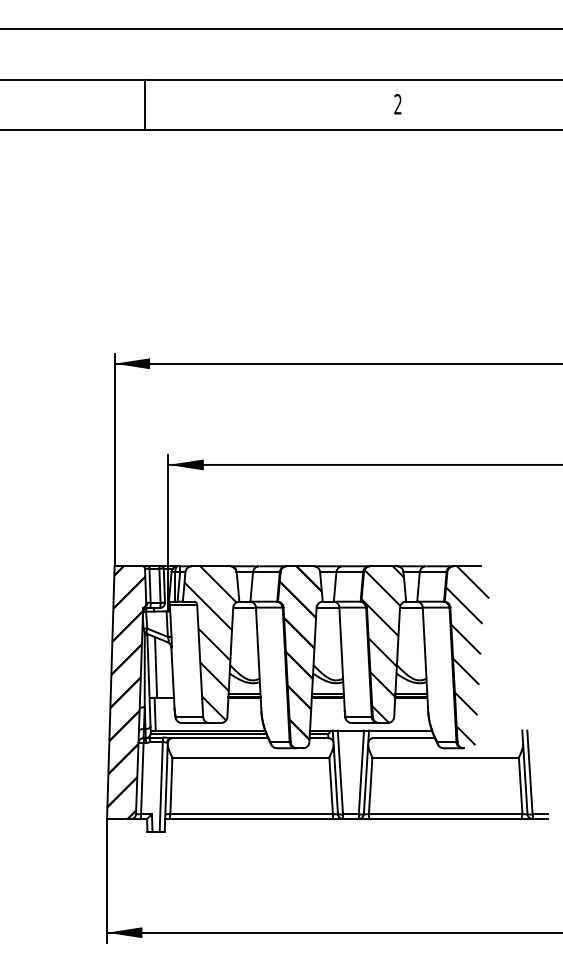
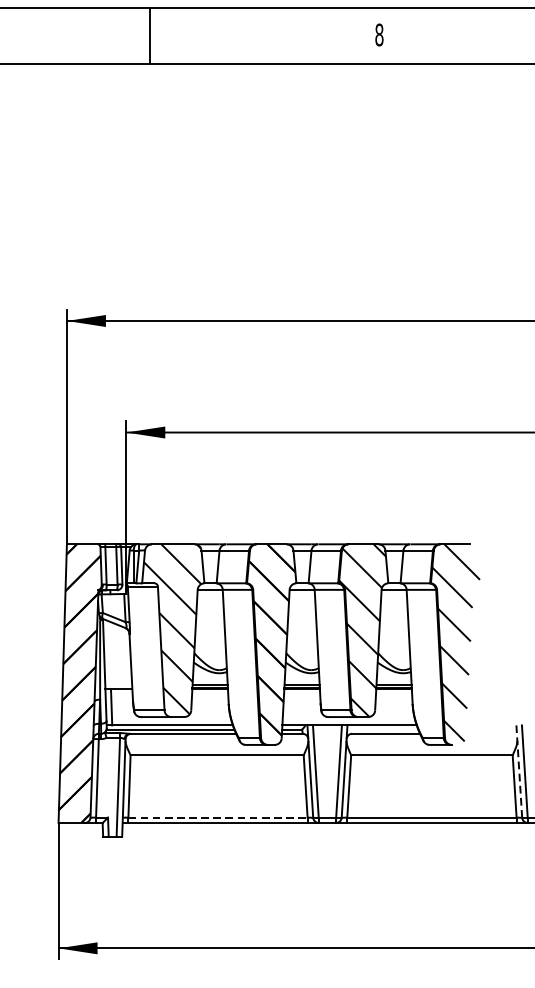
line: (145, 104) -> (150, 35), moved
text: (397, 104) -> (378, 35), 2 -> 8
line: (156, 667) -> (113, 655), removed
line: (524, 772) -> (518, 771), solid -> dashed
line: (252, 814) -> (218, 817), solid -> dashed

